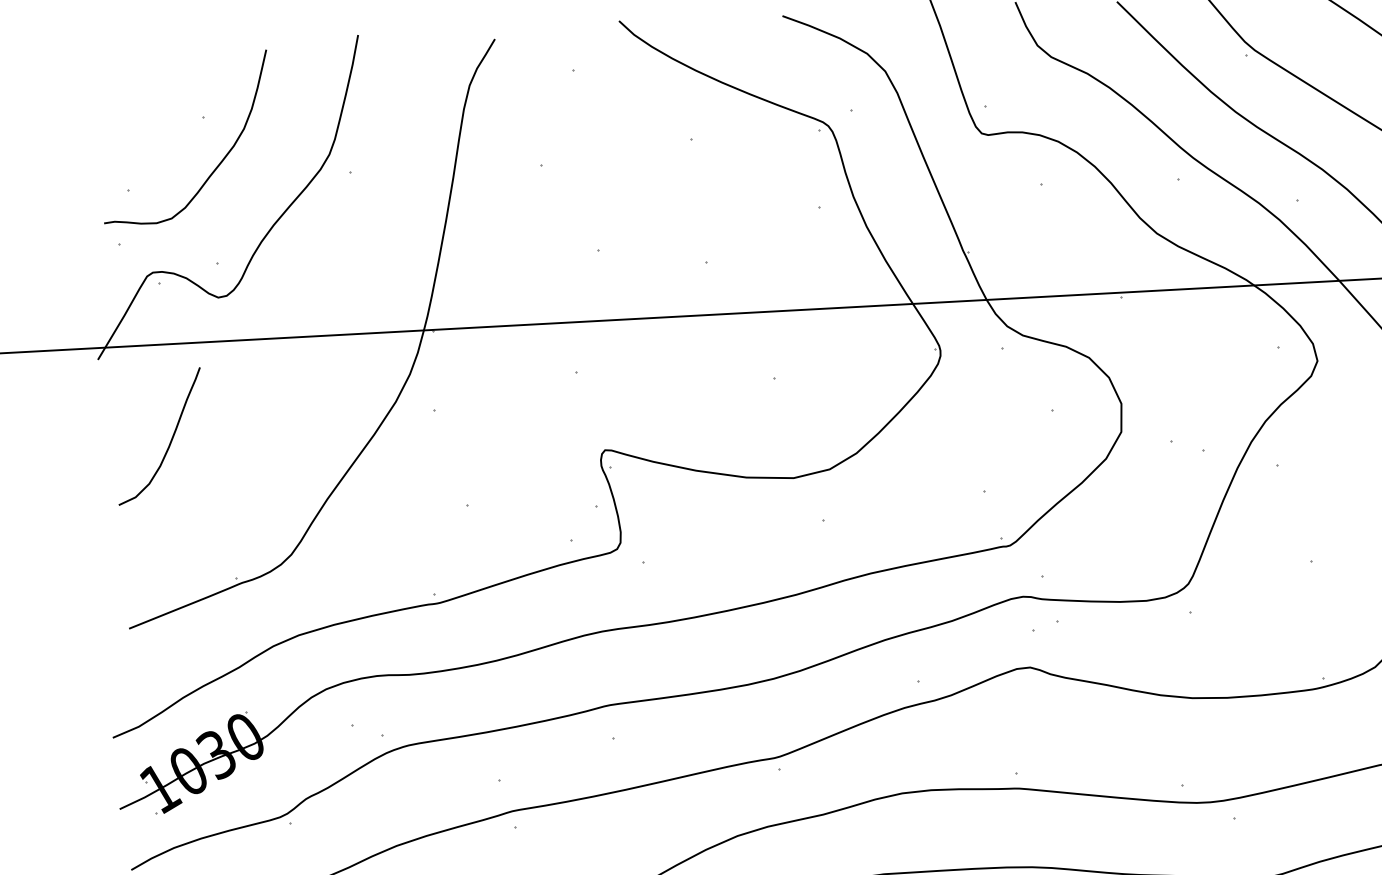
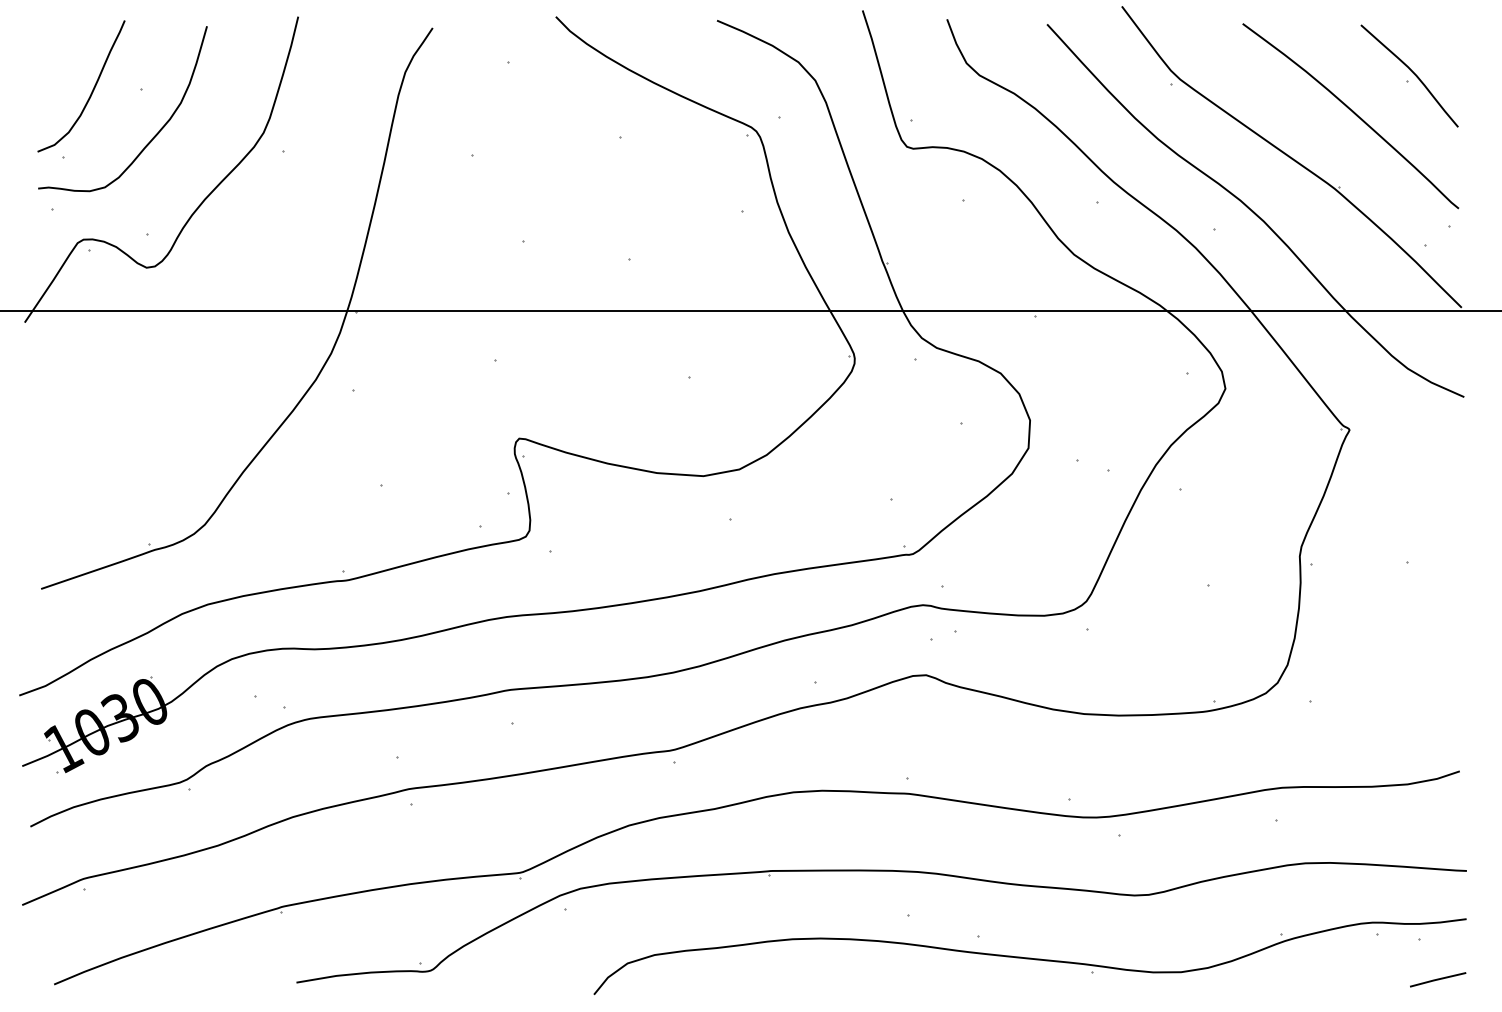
curve: (170, 441) -> (91, 91), moved

